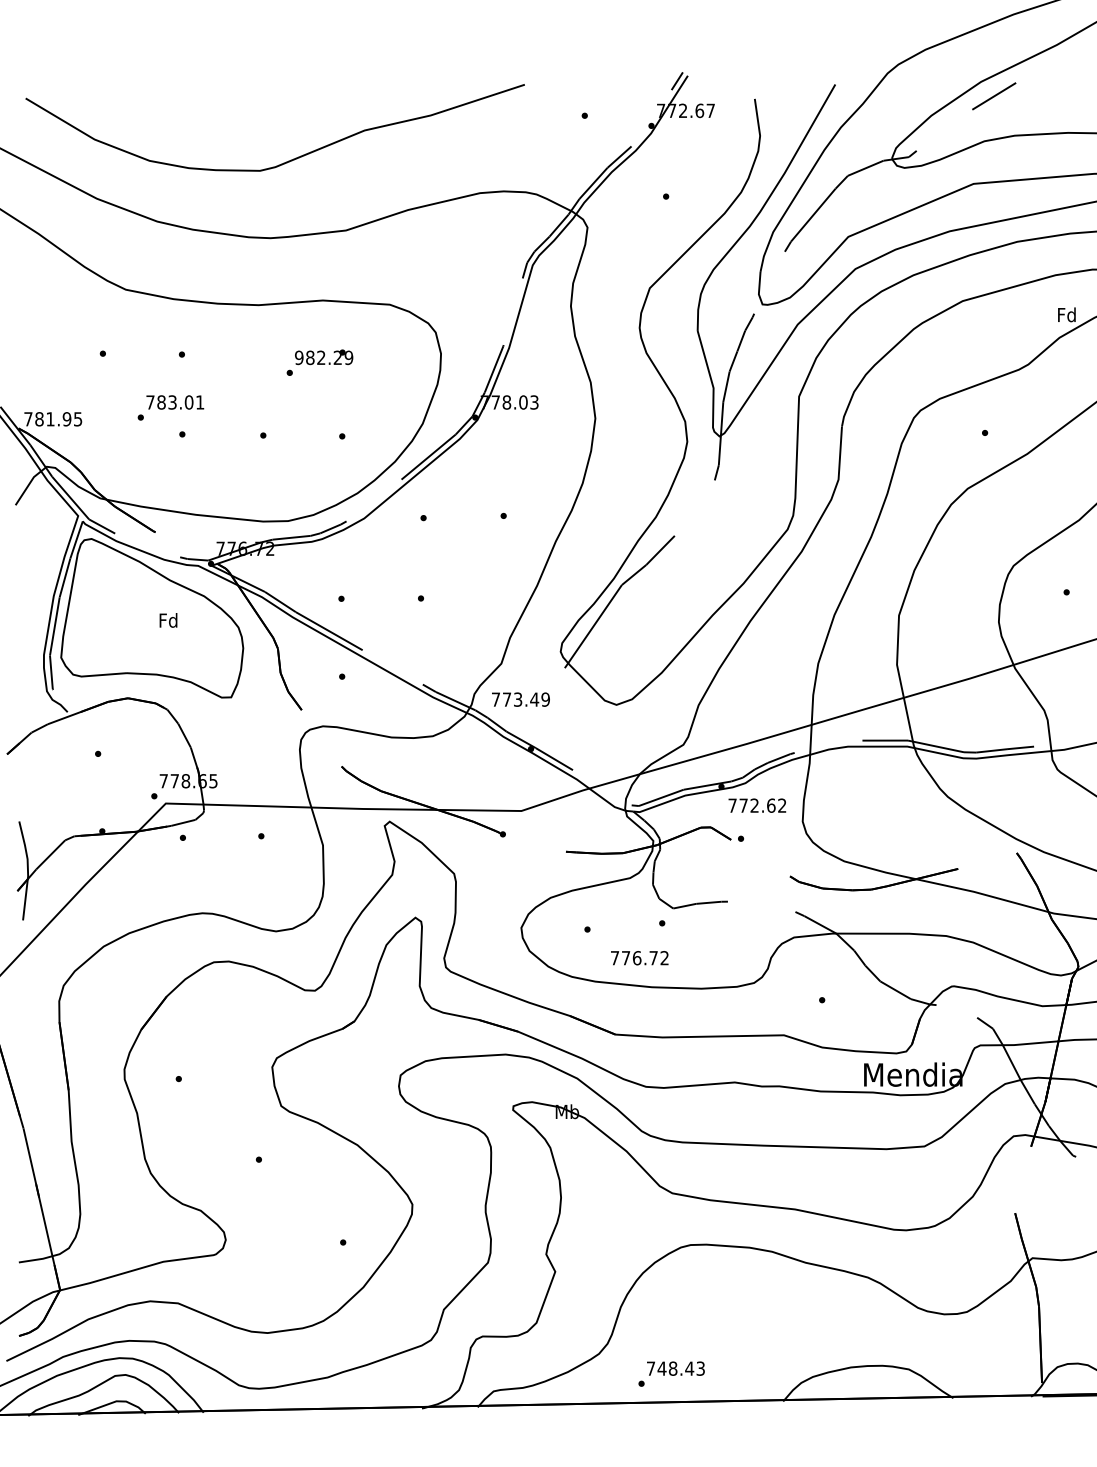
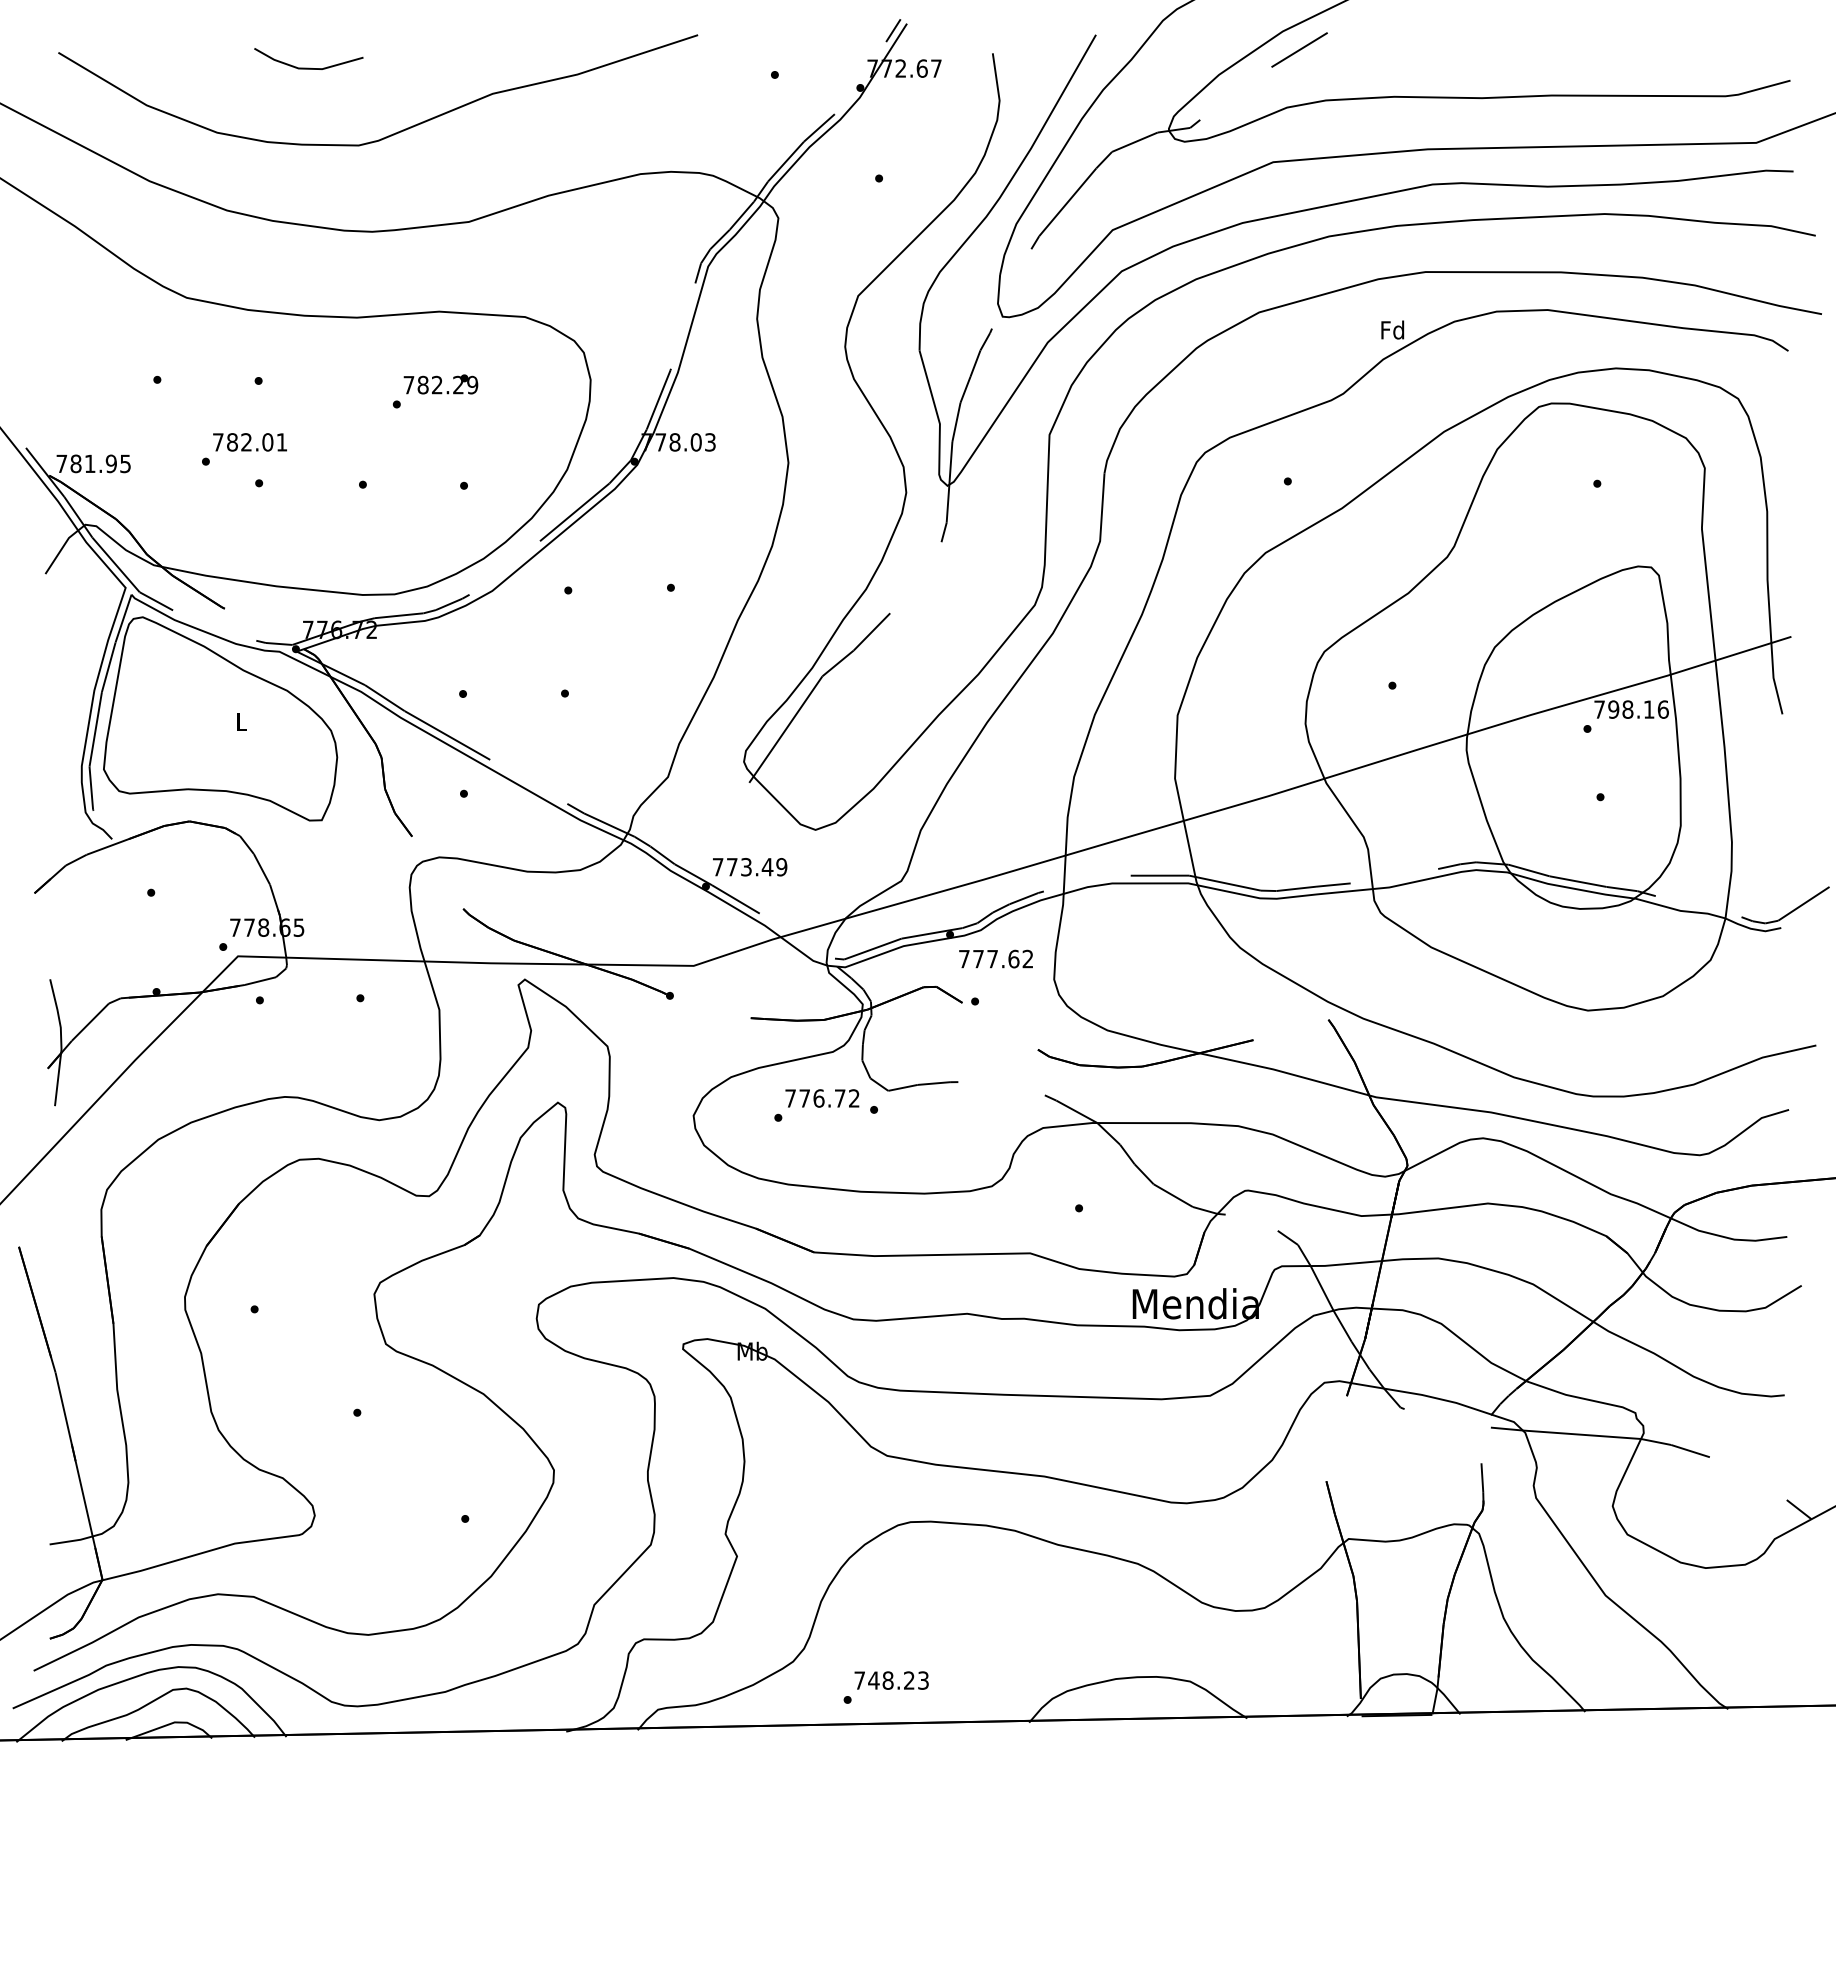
line: (220, 109) -> (308, 67), added
text: (298, 357) -> (408, 384), 982.29 -> 782.29
text: (172, 402) -> (246, 442), 783.01 -> 782.01
text: (168, 620) -> (241, 721), Fd -> L
text: (521, 699) -> (750, 867), moved
text: (754, 805) -> (992, 958), 772.62 -> 777.62
text: (639, 958) -> (822, 1098), moved
text: (689, 1368) -> (909, 1680), 748.43 -> 748.23

